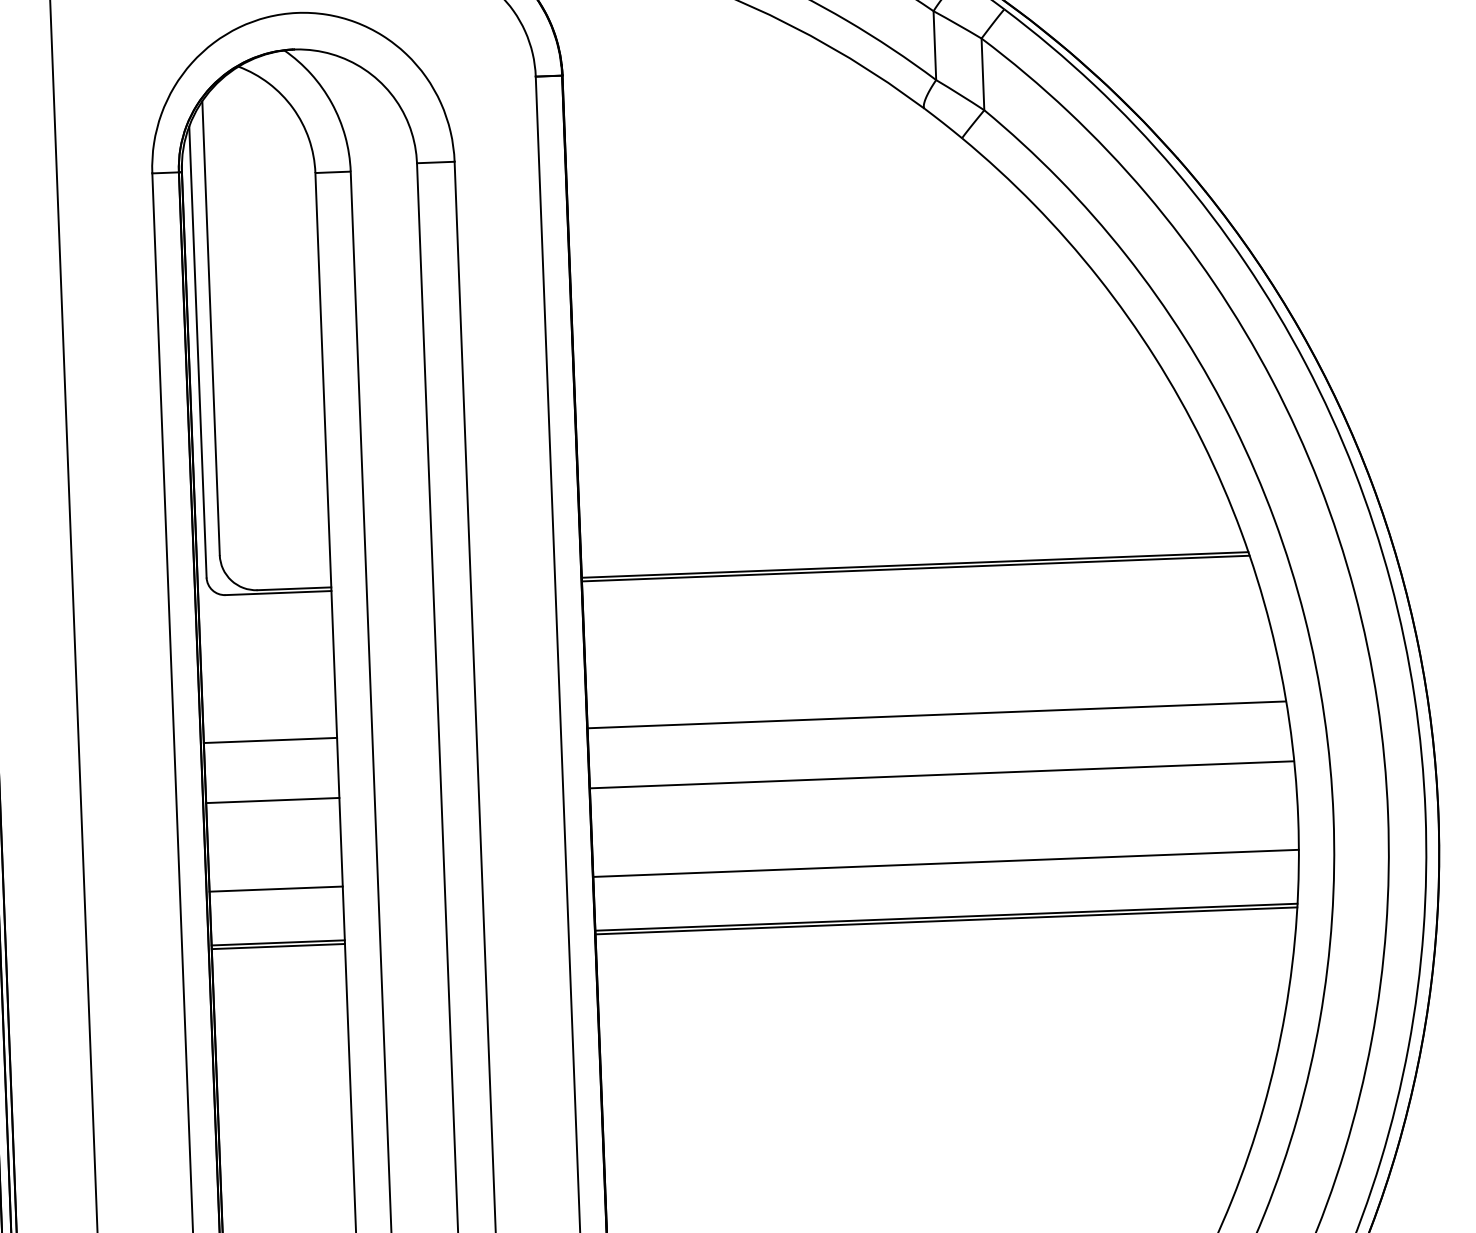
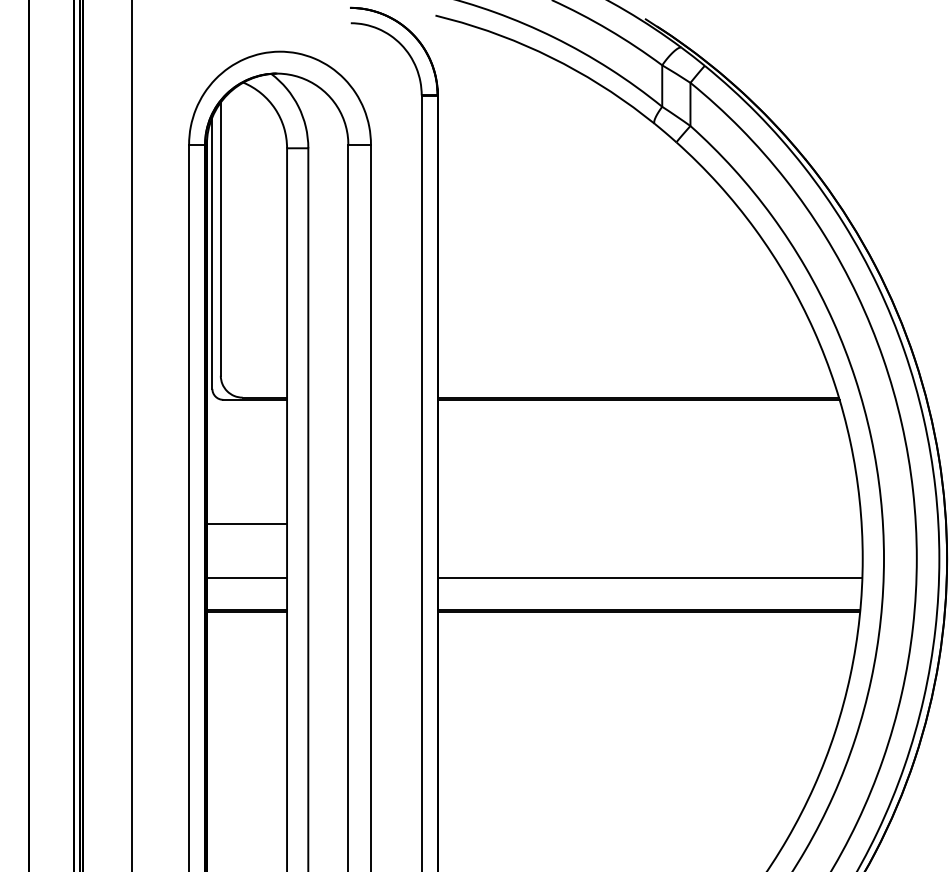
line: (936, 715) -> (647, 488), removed
line: (269, 740) -> (246, 488), removed
line: (941, 775) -> (649, 524), removed

